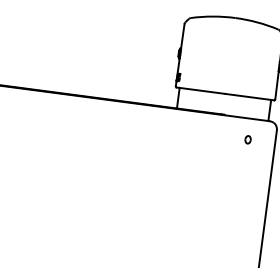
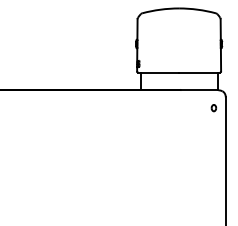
part: (247, 140) -> (213, 108), moved

